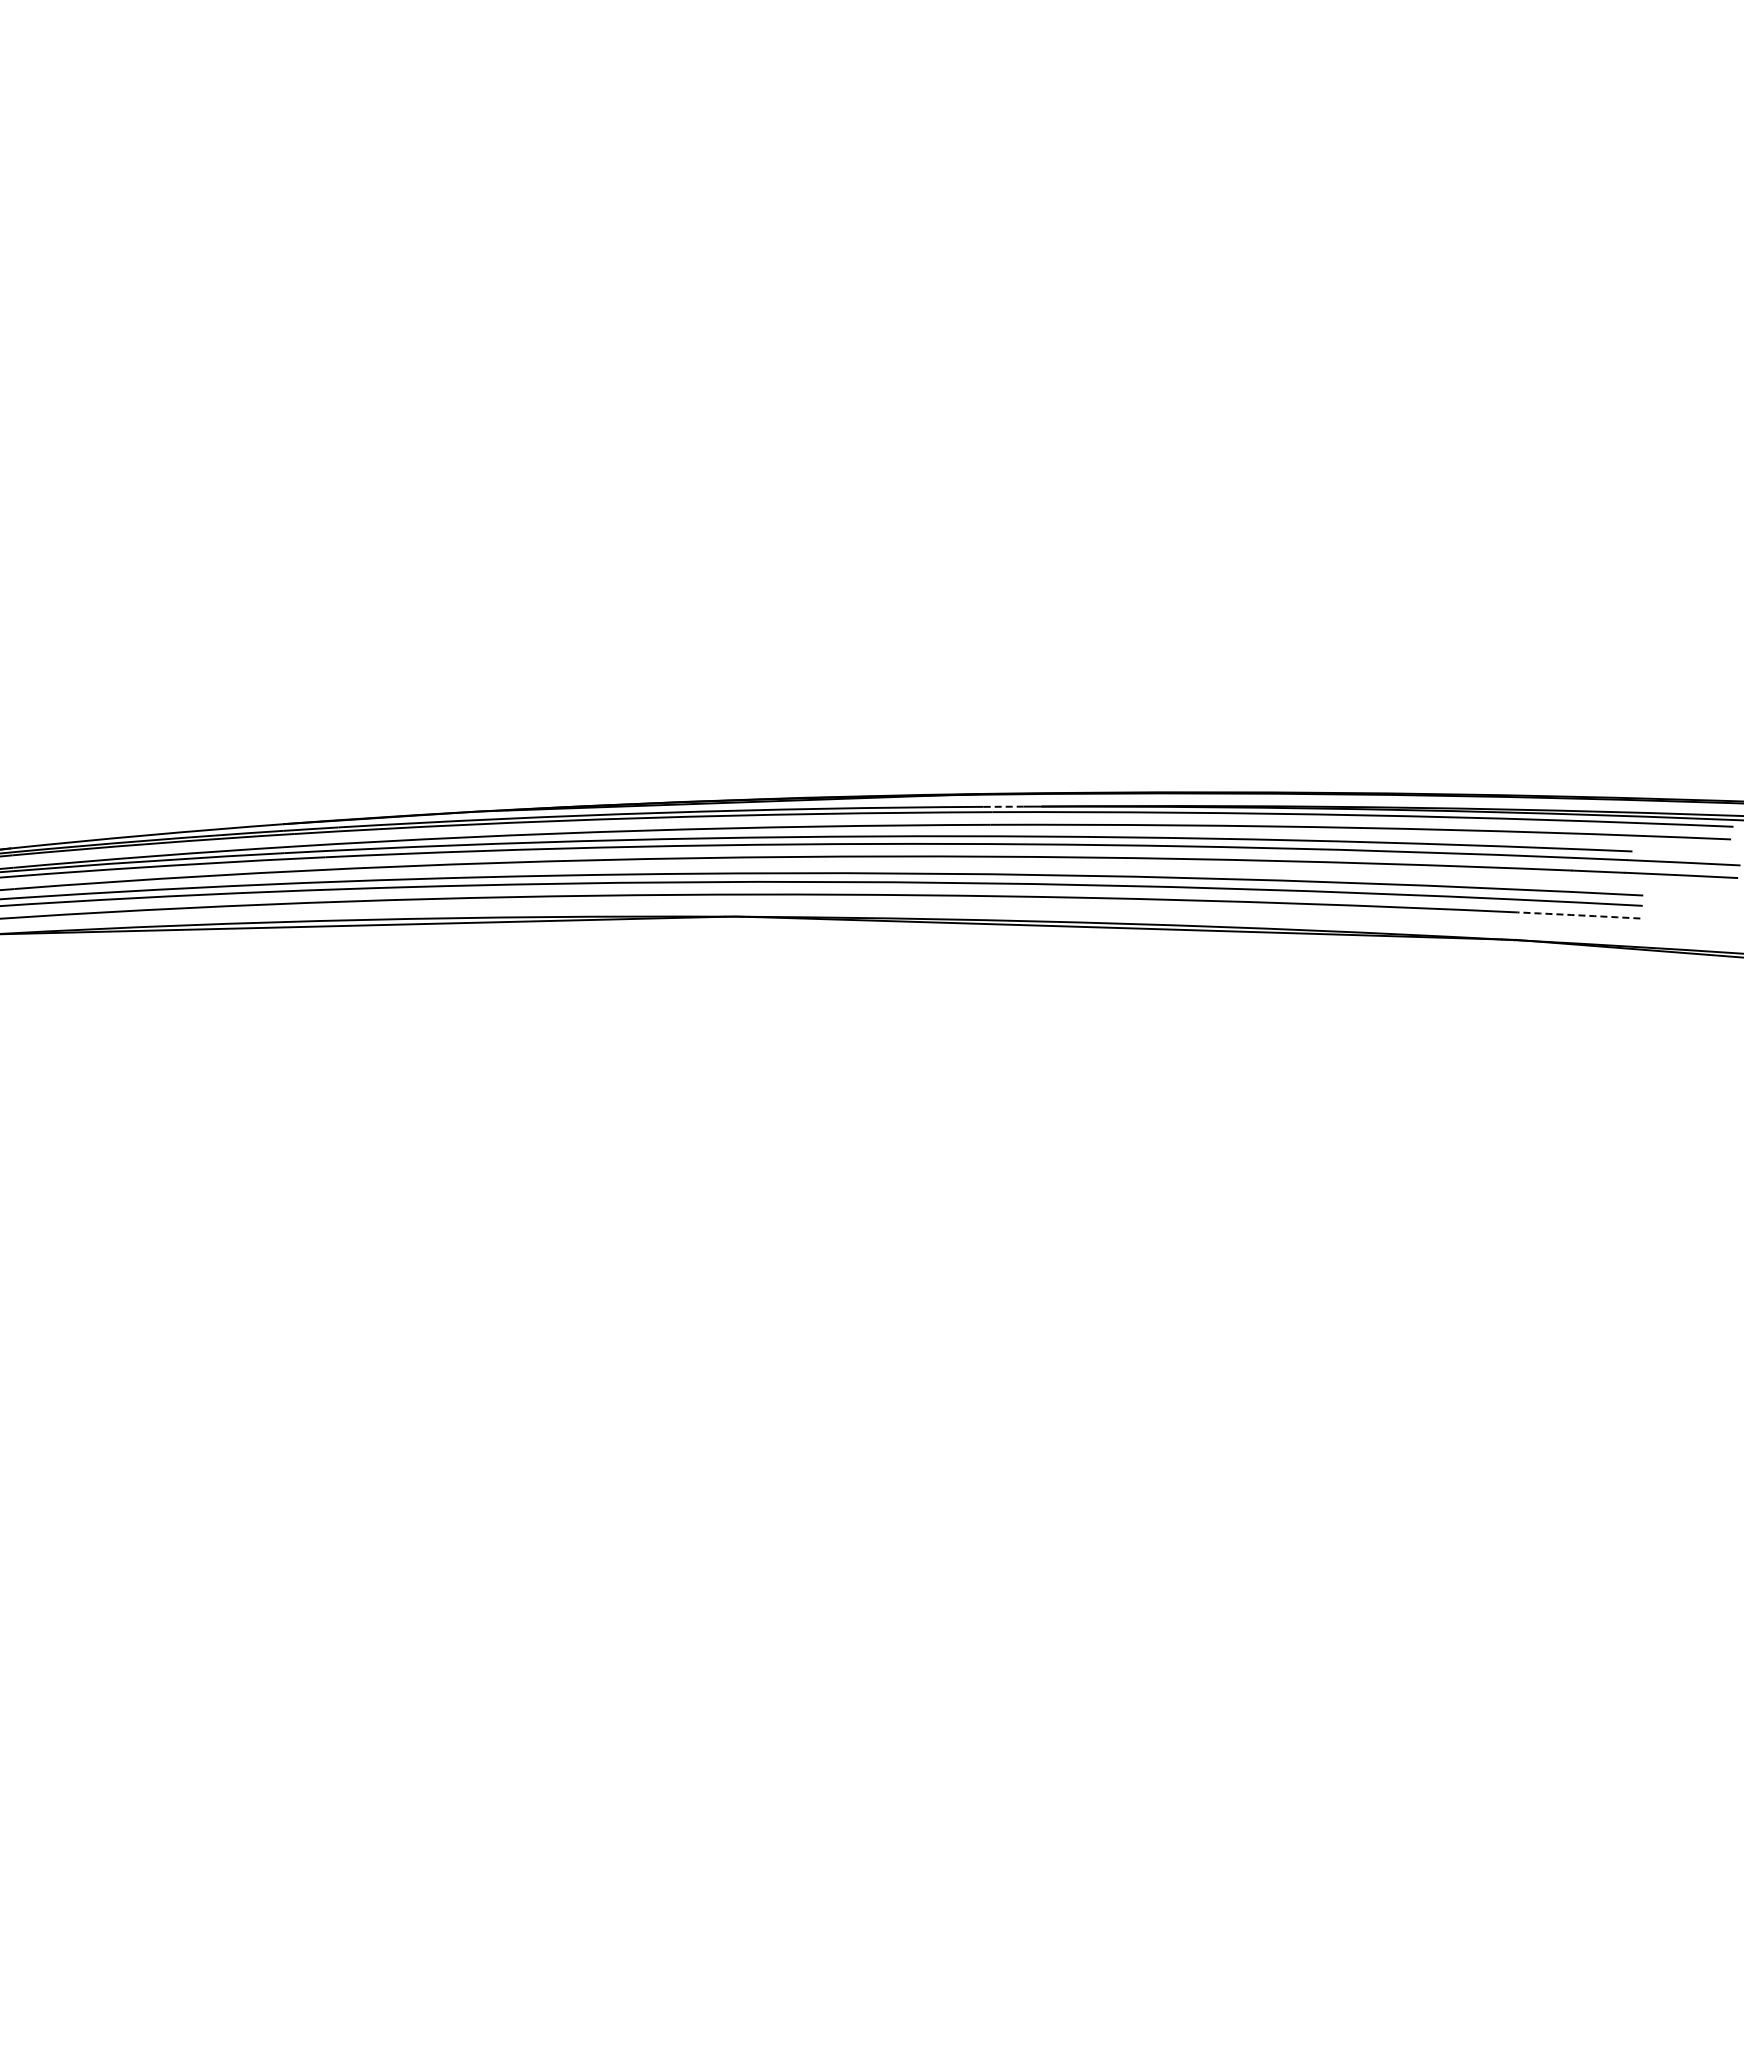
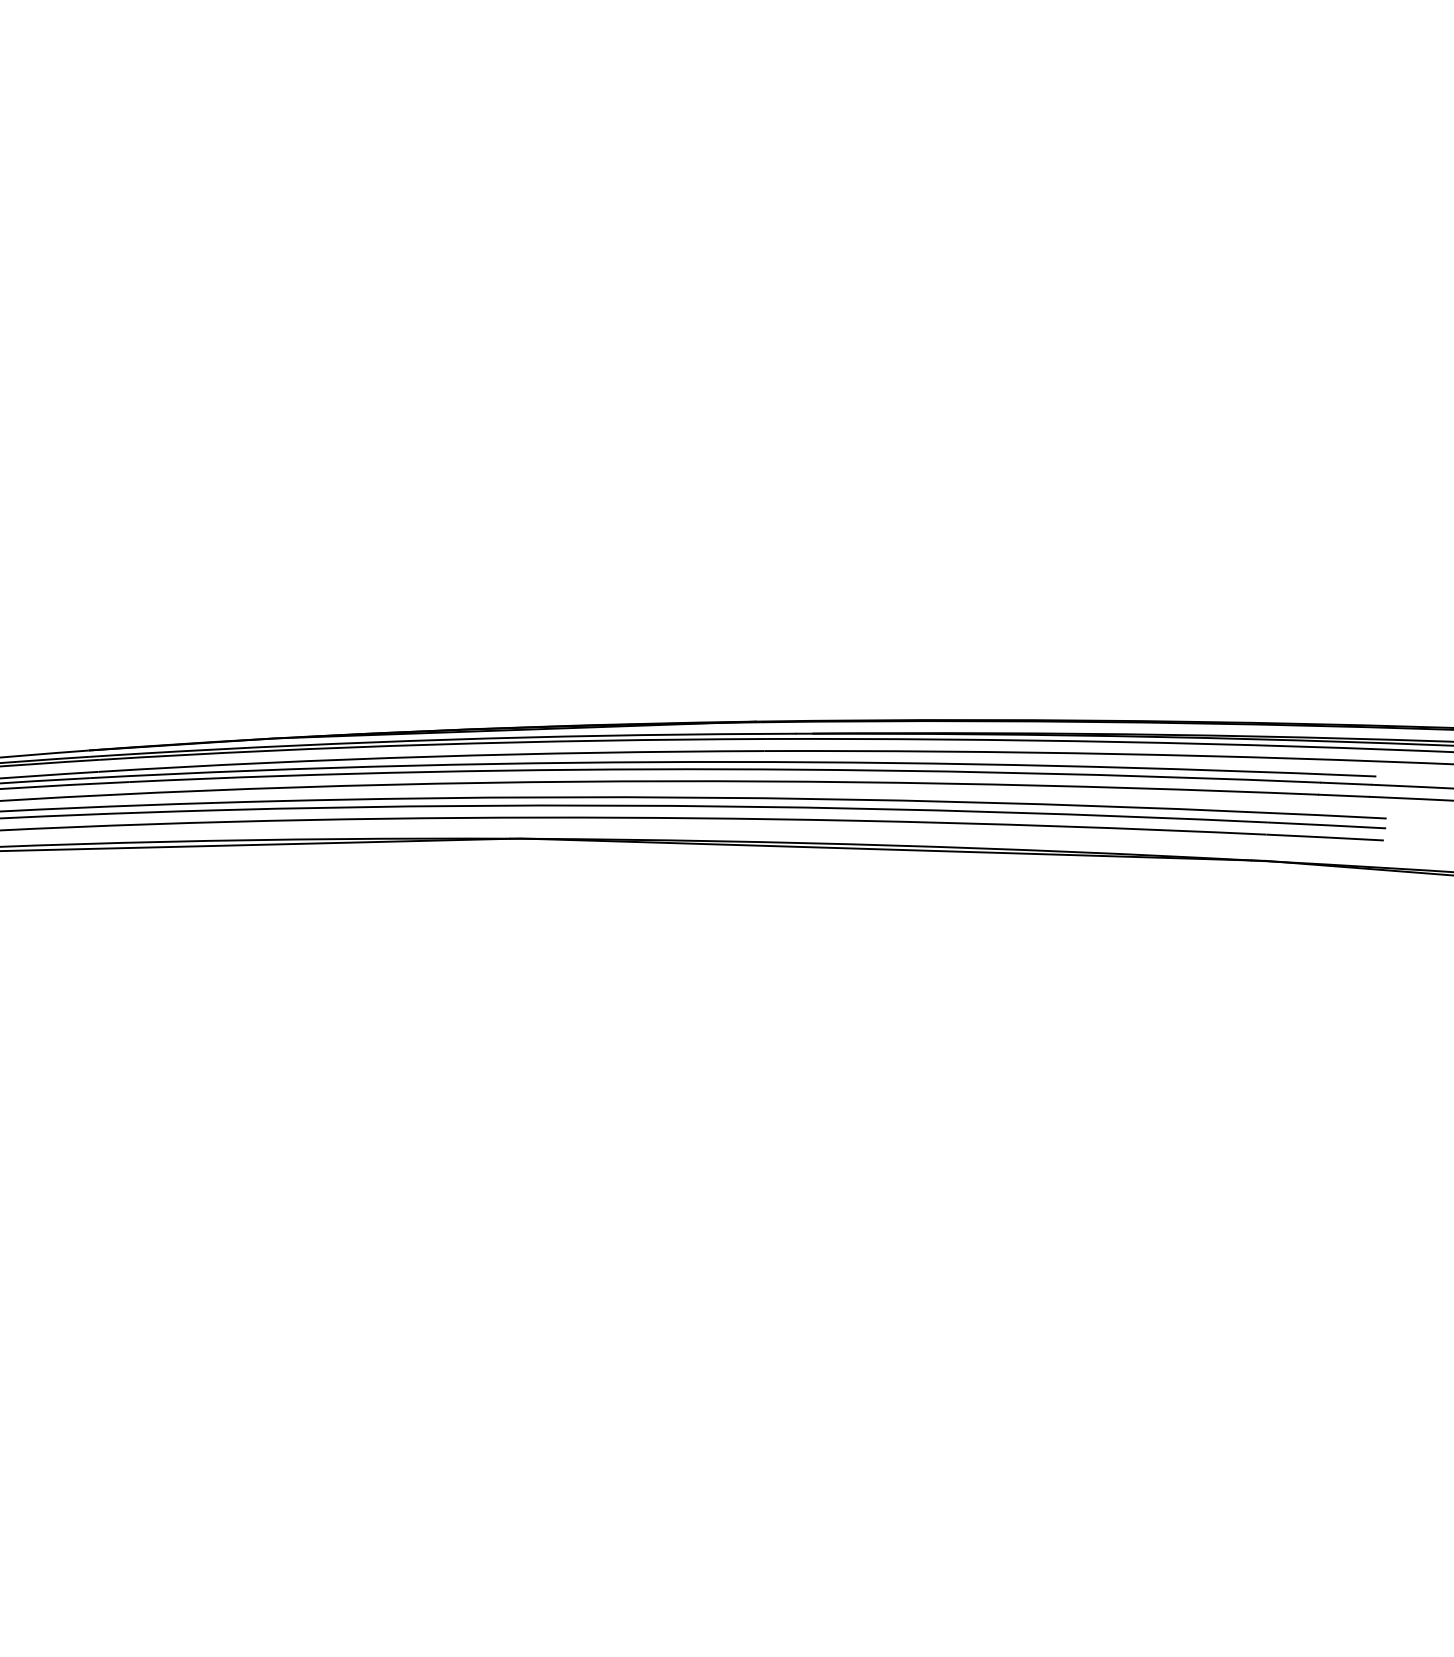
line: (1003, 806) -> (776, 733), dashed -> solid
arc: (1578, 915) -> (1324, 837), dashed -> solid

